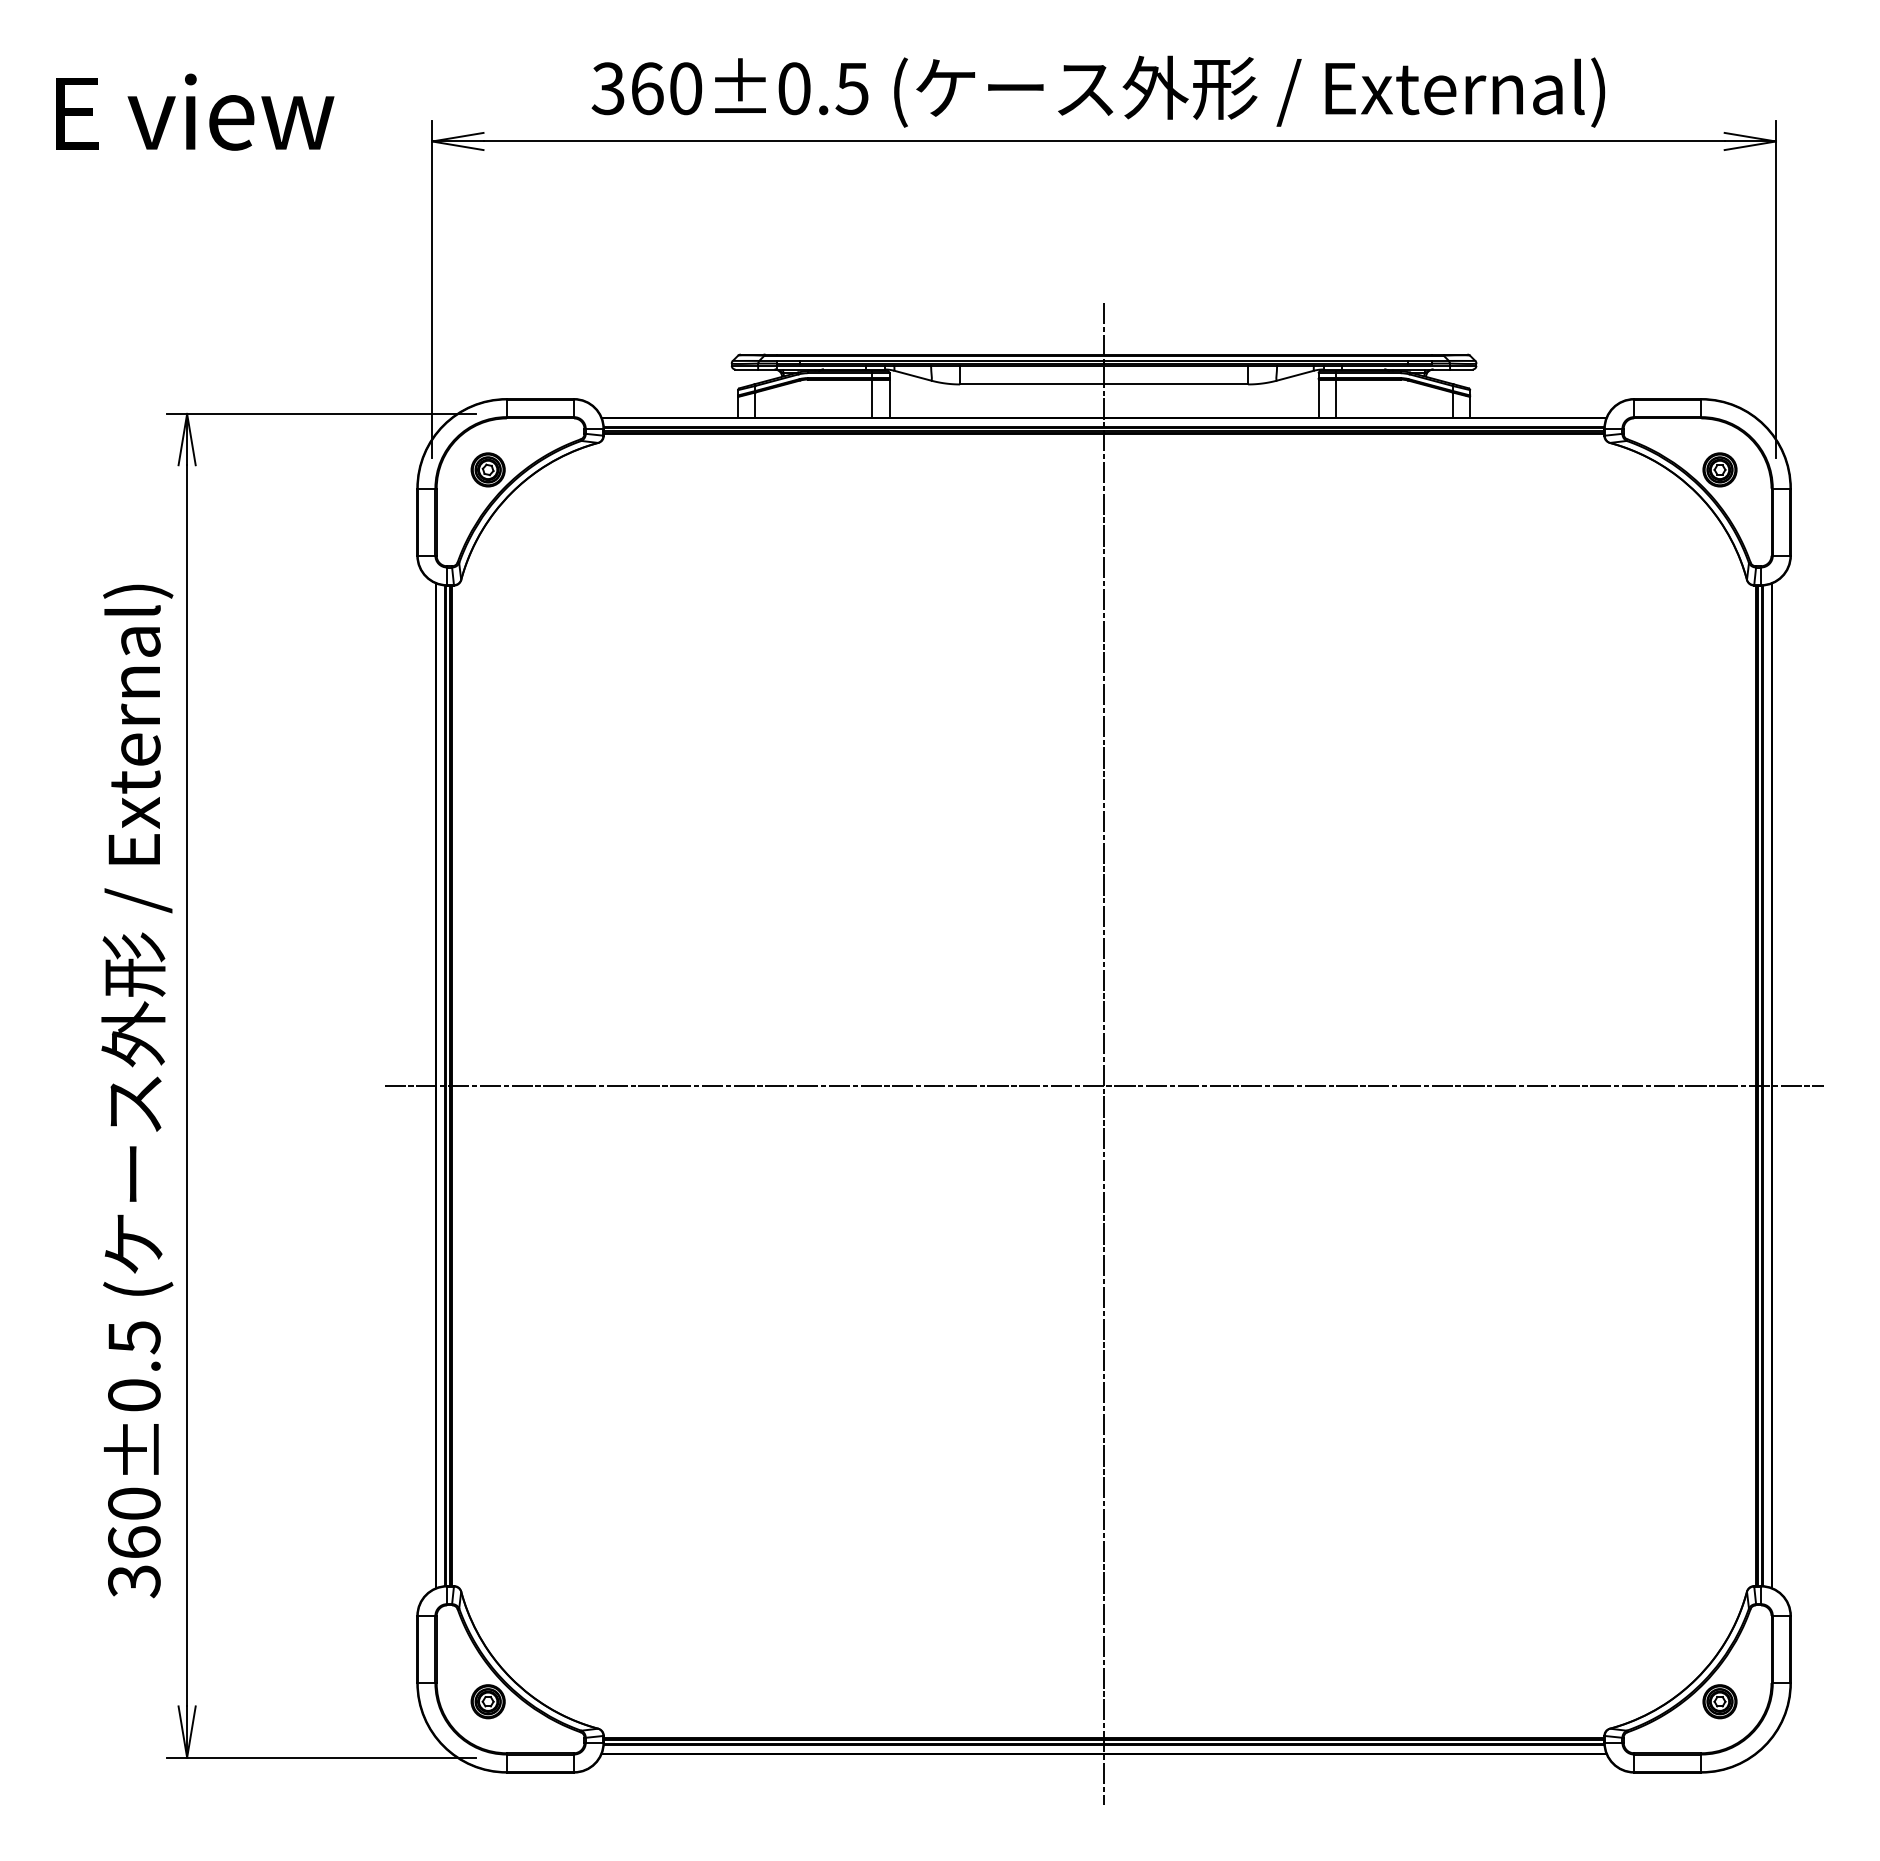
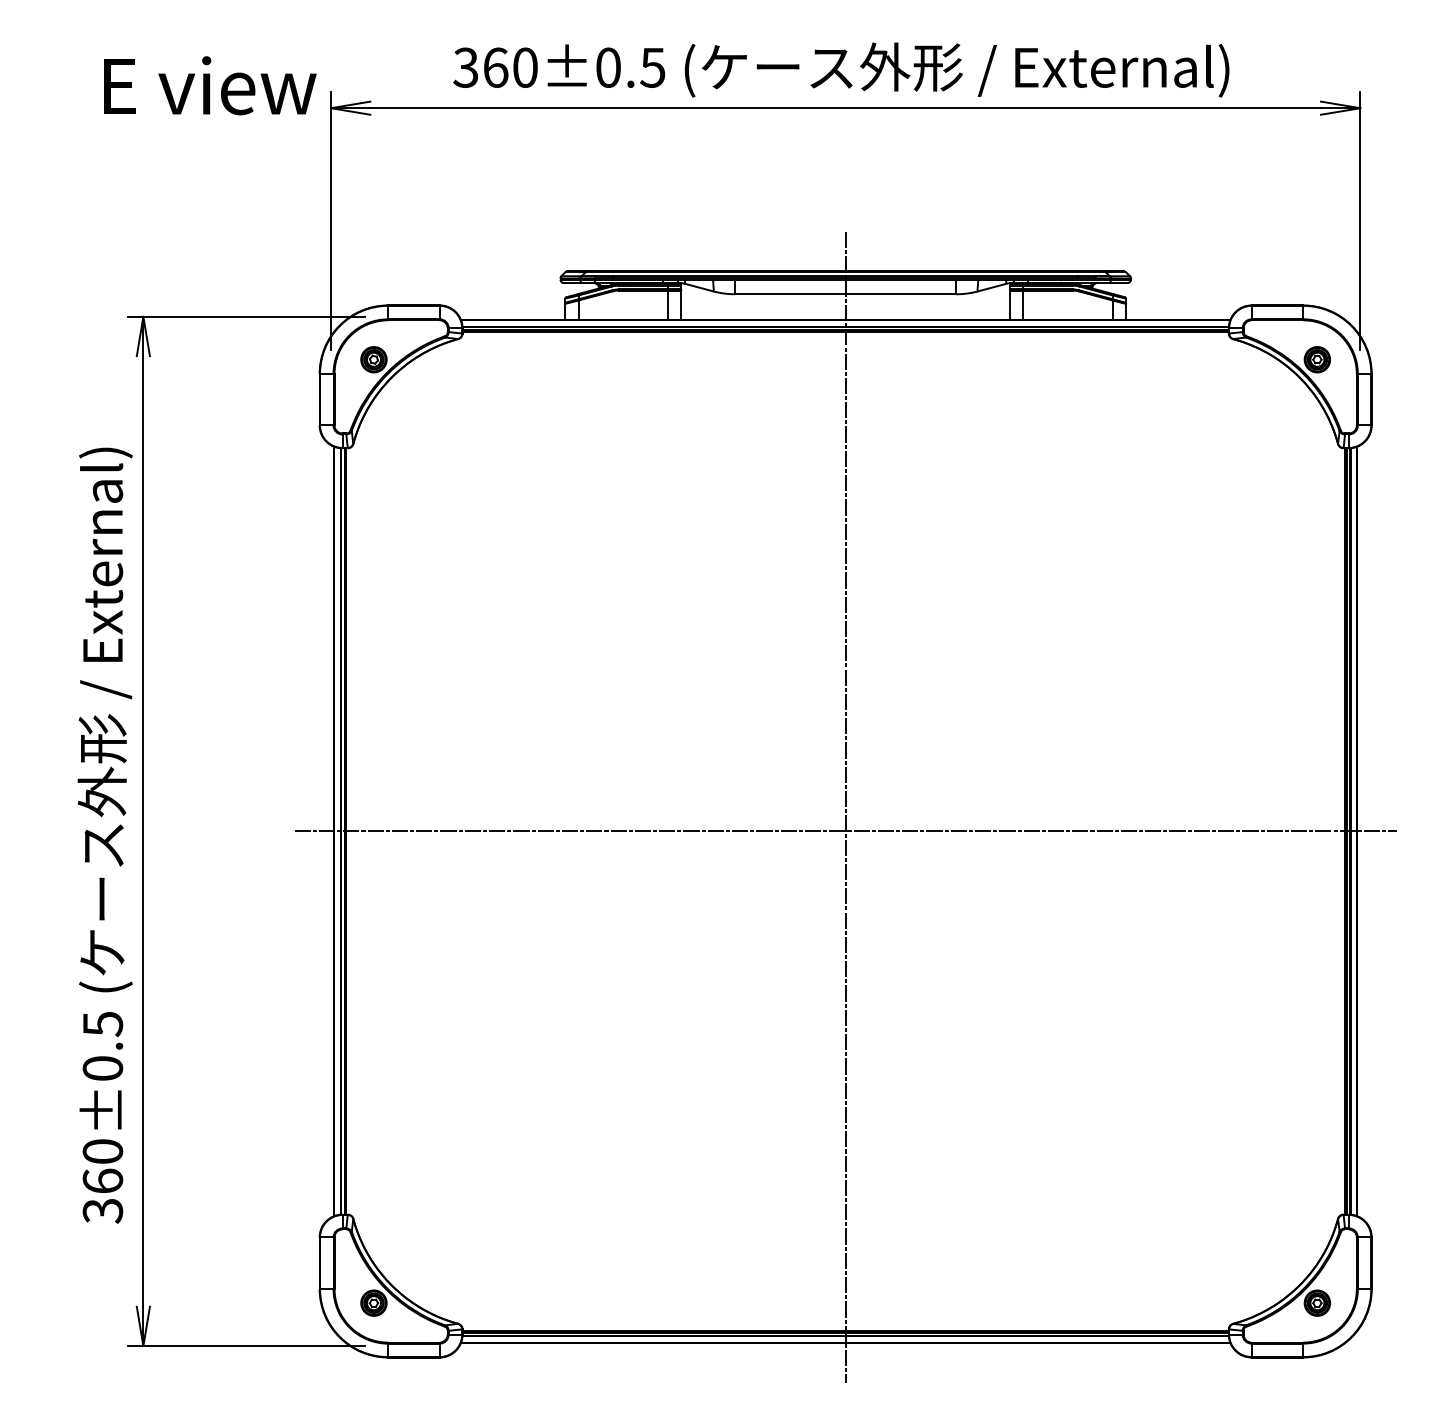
text: (195, 111) -> (210, 85), moved

